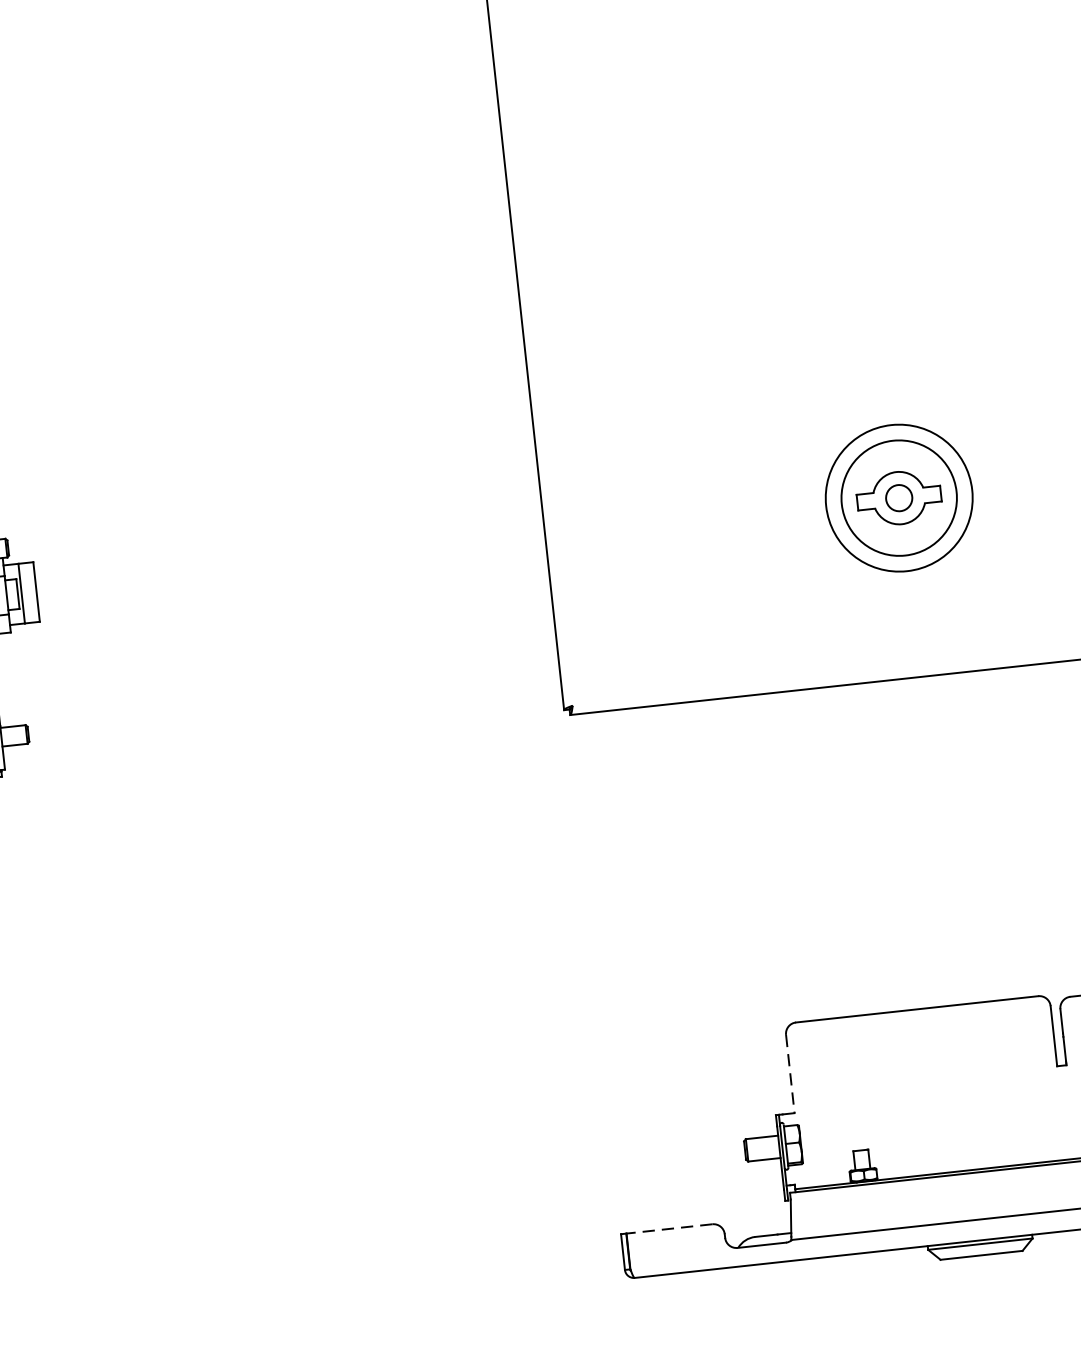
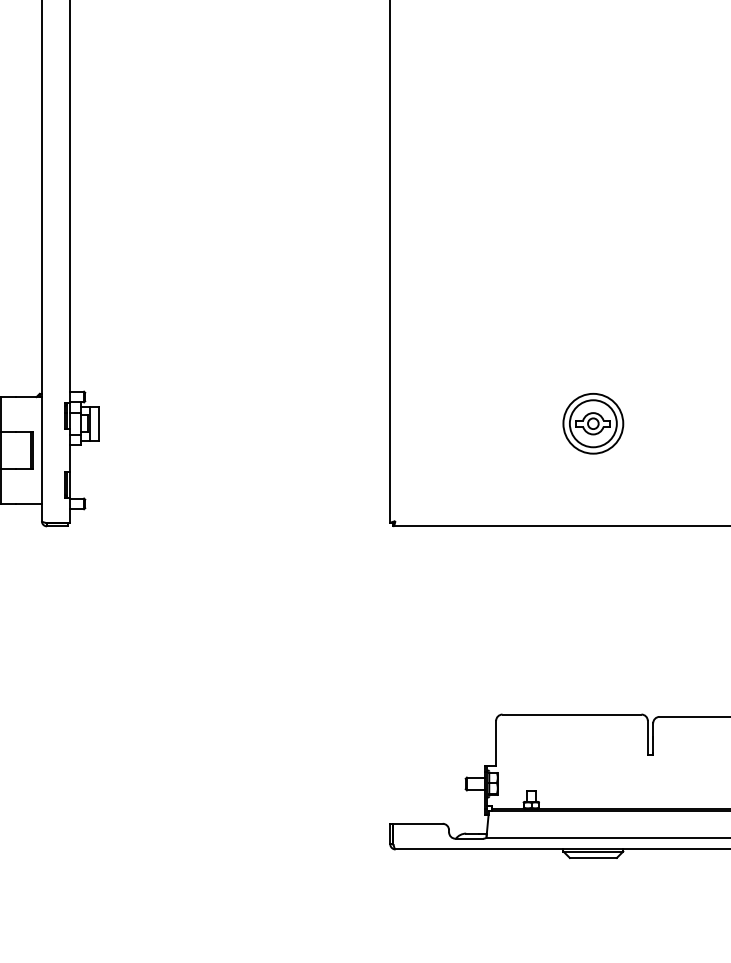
part: (899, 497) -> (593, 423), size x0.71
line: (791, 1074) -> (496, 743), dashed -> solid
line: (670, 1228) -> (418, 823), dashed -> solid

